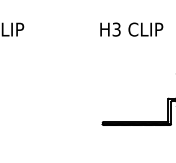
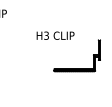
text: (131, 29) -> (55, 35), moved

